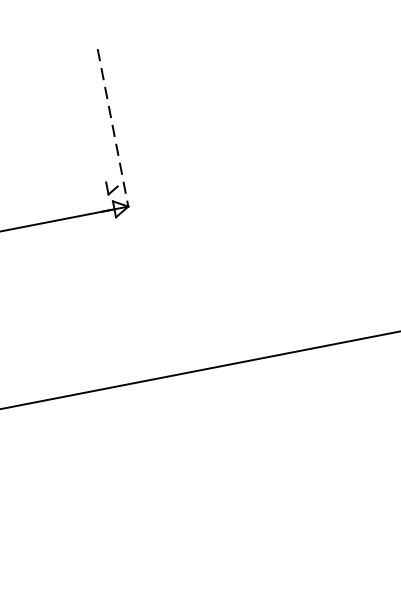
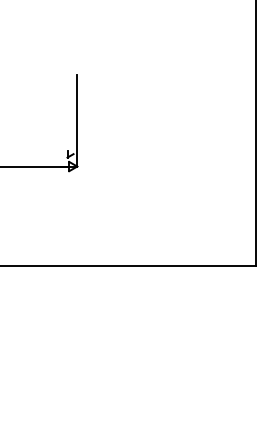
line: (113, 128) -> (77, 121), dashed -> solid

